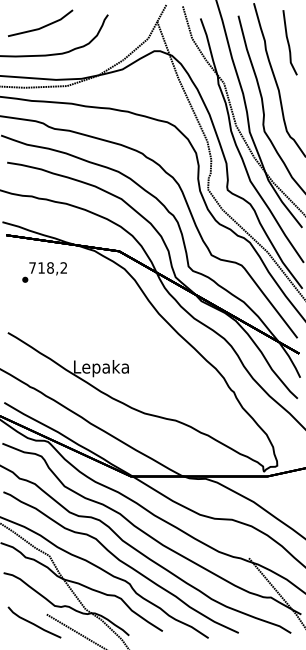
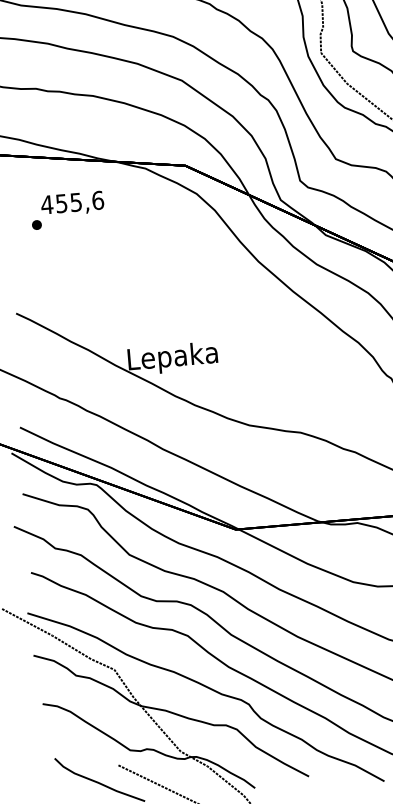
text: (47, 267) -> (71, 201), 718,2 -> 455,6

